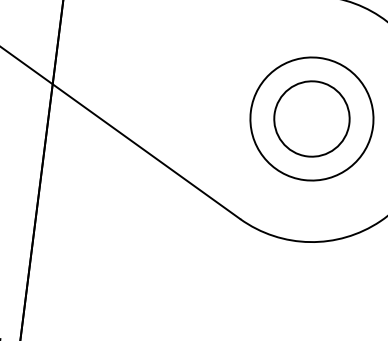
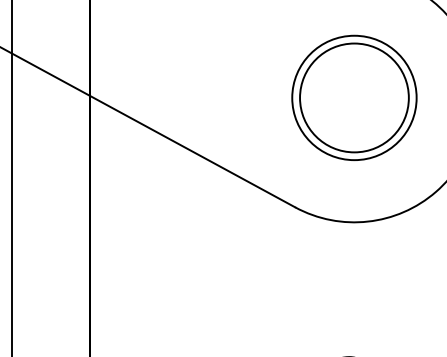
circle: (312, 118) -> (354, 97), size x1.43

